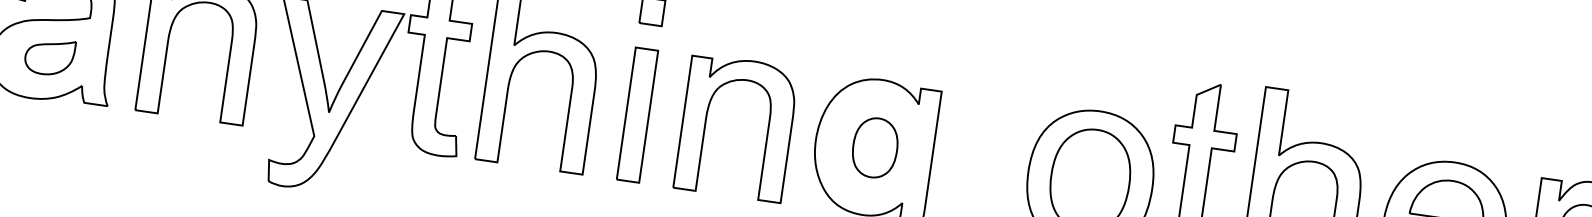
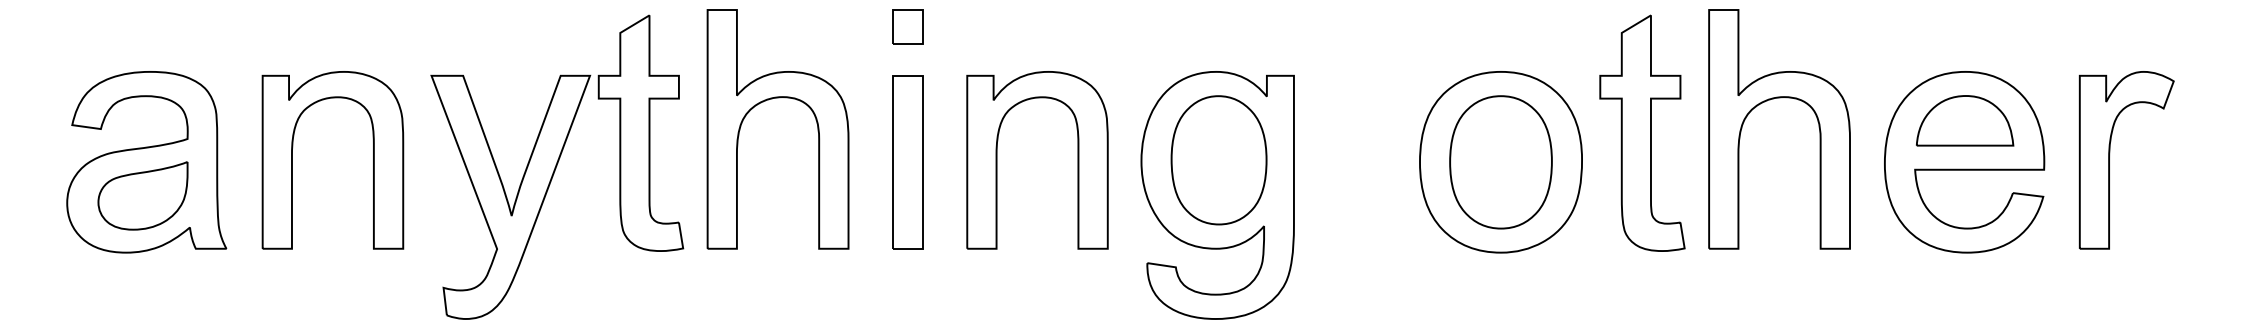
part: (49, 56) -> (142, 195), size x1.43
part: (874, 147) -> (1218, 160), size x1.67

